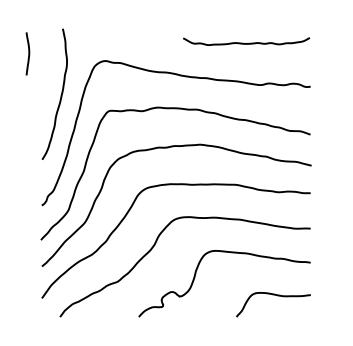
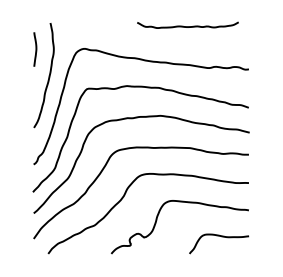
curve: (246, 43) -> (187, 26), moved
curve: (28, 53) -> (35, 49), moved

